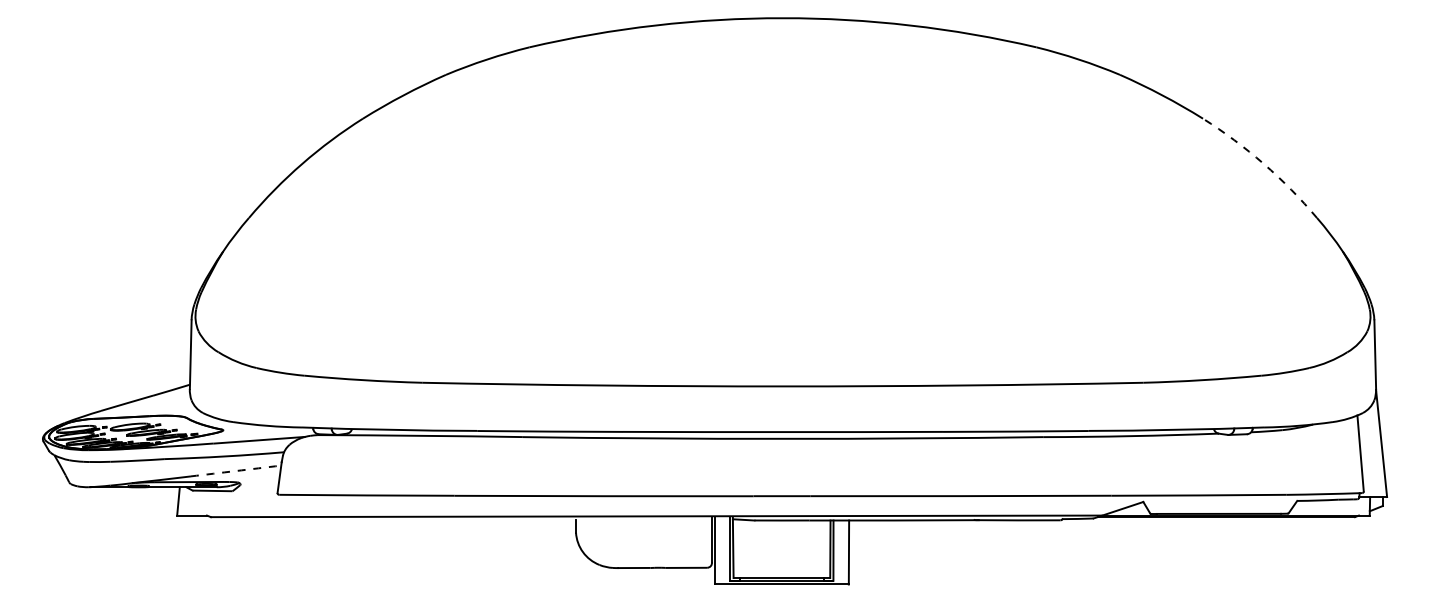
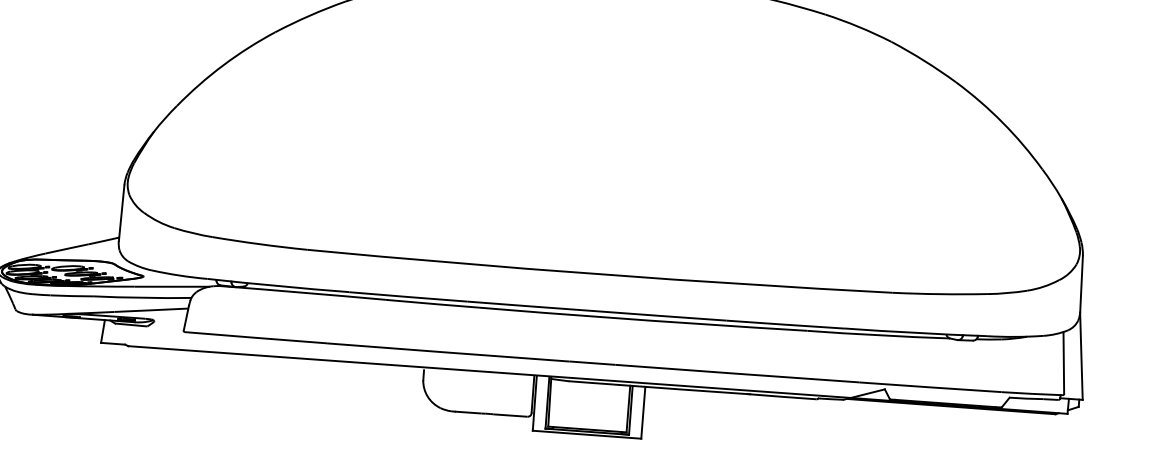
arc: (1263, 163) -> (1002, 122), dashed -> solid
arc: (236, 471) -> (151, 310), dashed -> solid

